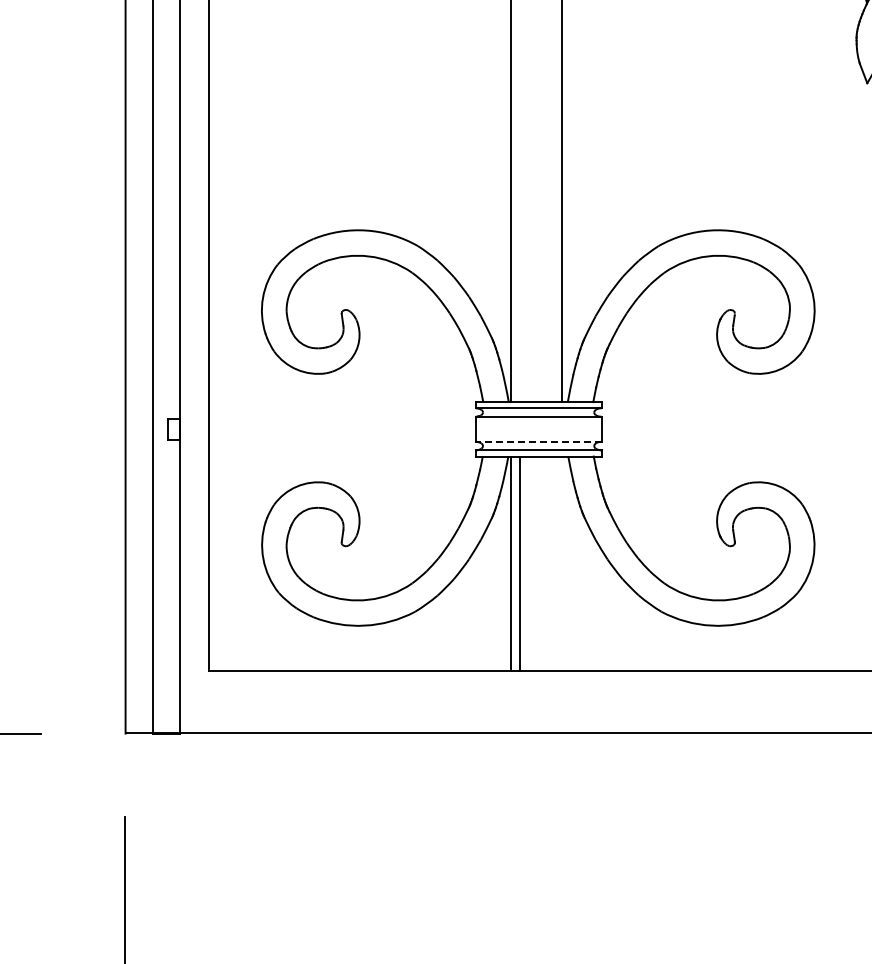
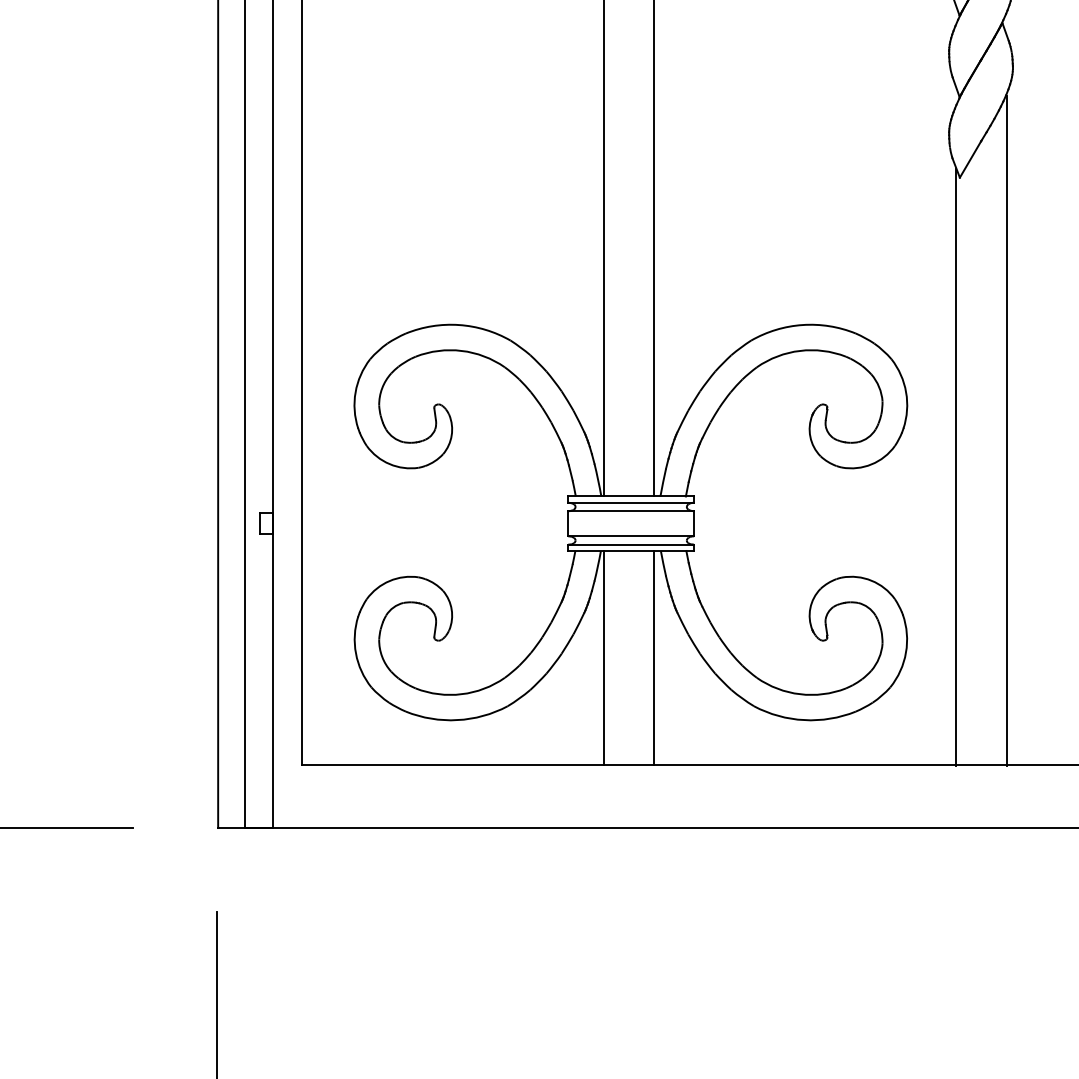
line: (863, 372) -> (956, 466), added
line: (538, 442) -> (631, 536), dashed -> solid
line: (519, 564) -> (654, 658), moved

